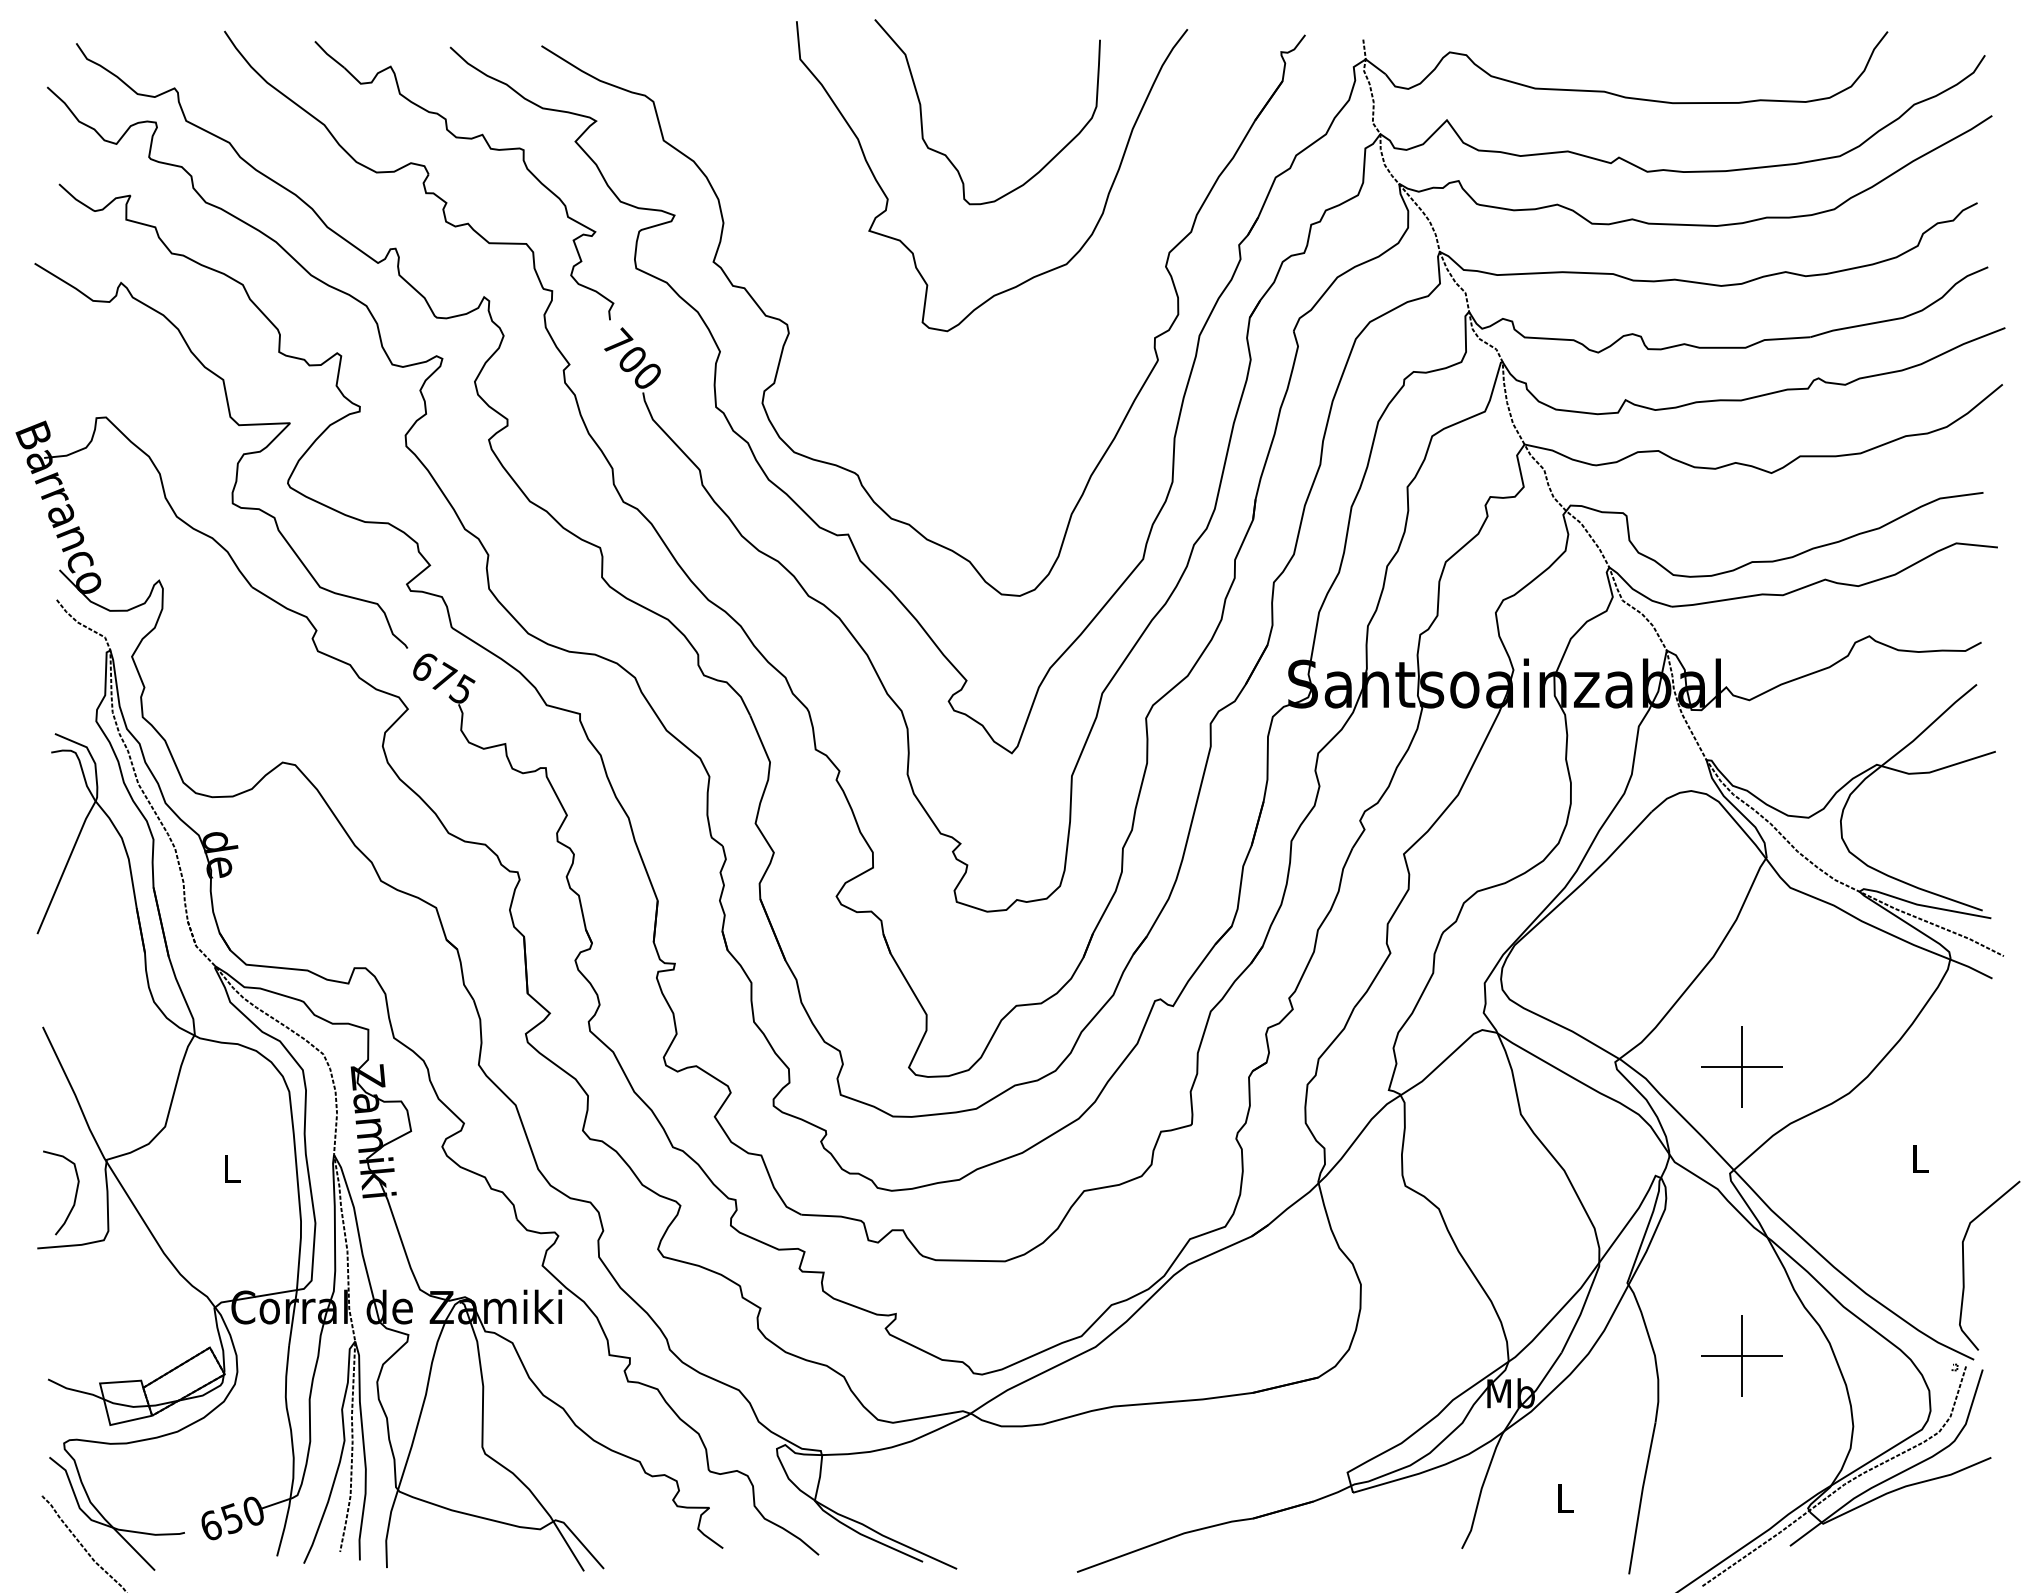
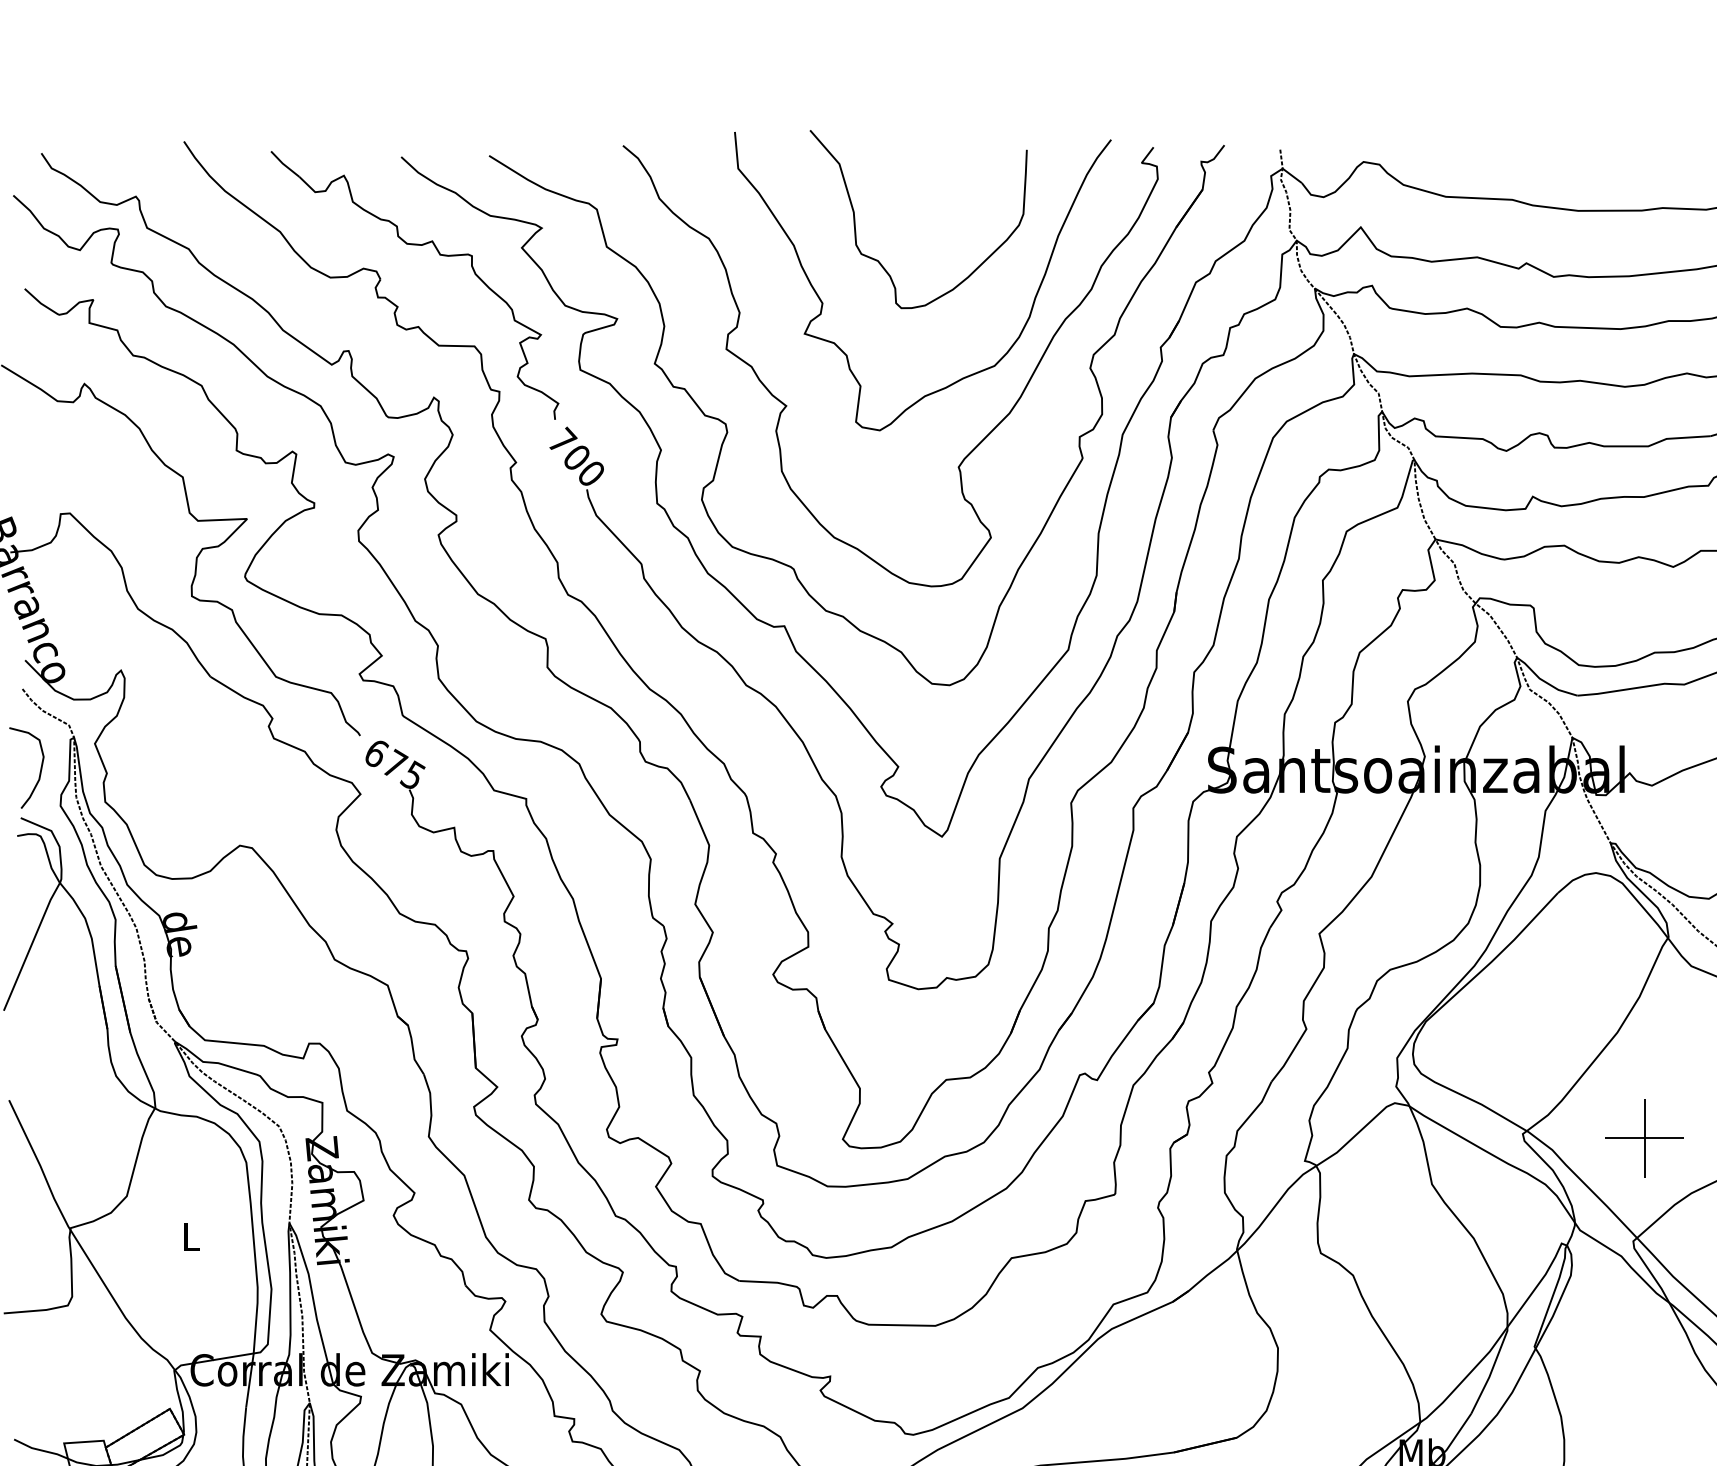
curve: (851, 305) -> (787, 405), added
curve: (74, 1197) -> (39, 772), moved
part: (1741, 1355) -> (1644, 1416), removed

